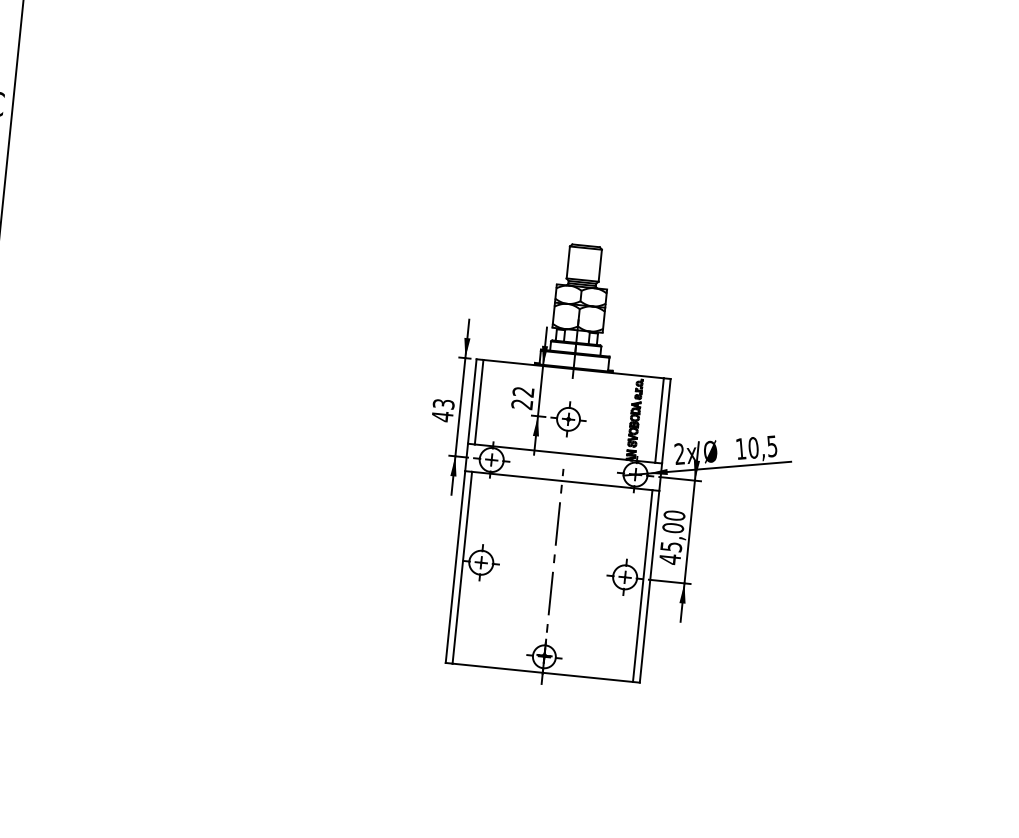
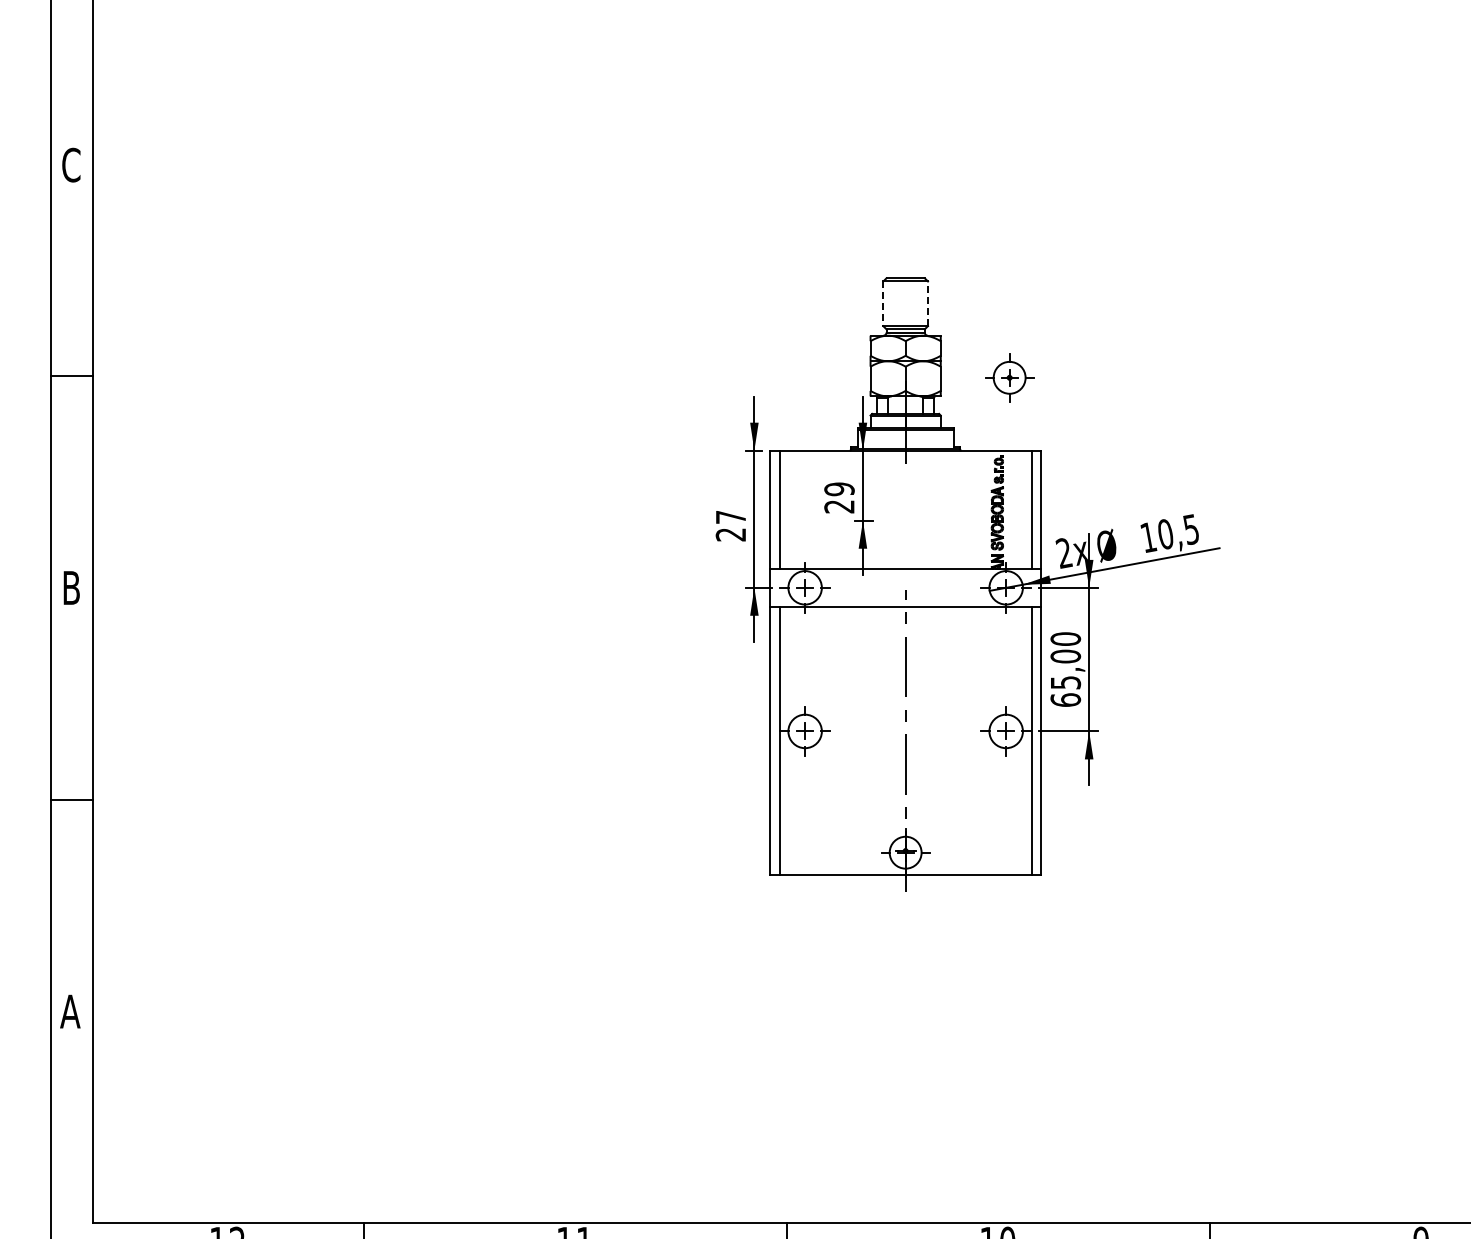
line: (568, 262) -> (883, 304), solid -> dashed
line: (600, 265) -> (928, 303), solid -> dashed
text: (523, 392) -> (839, 489), 22 -> 29
text: (442, 410) -> (730, 526), 43 -> 27
part: (568, 419) -> (1009, 377), moved
text: (669, 559) -> (1065, 700), 45,00 -> 65,00

